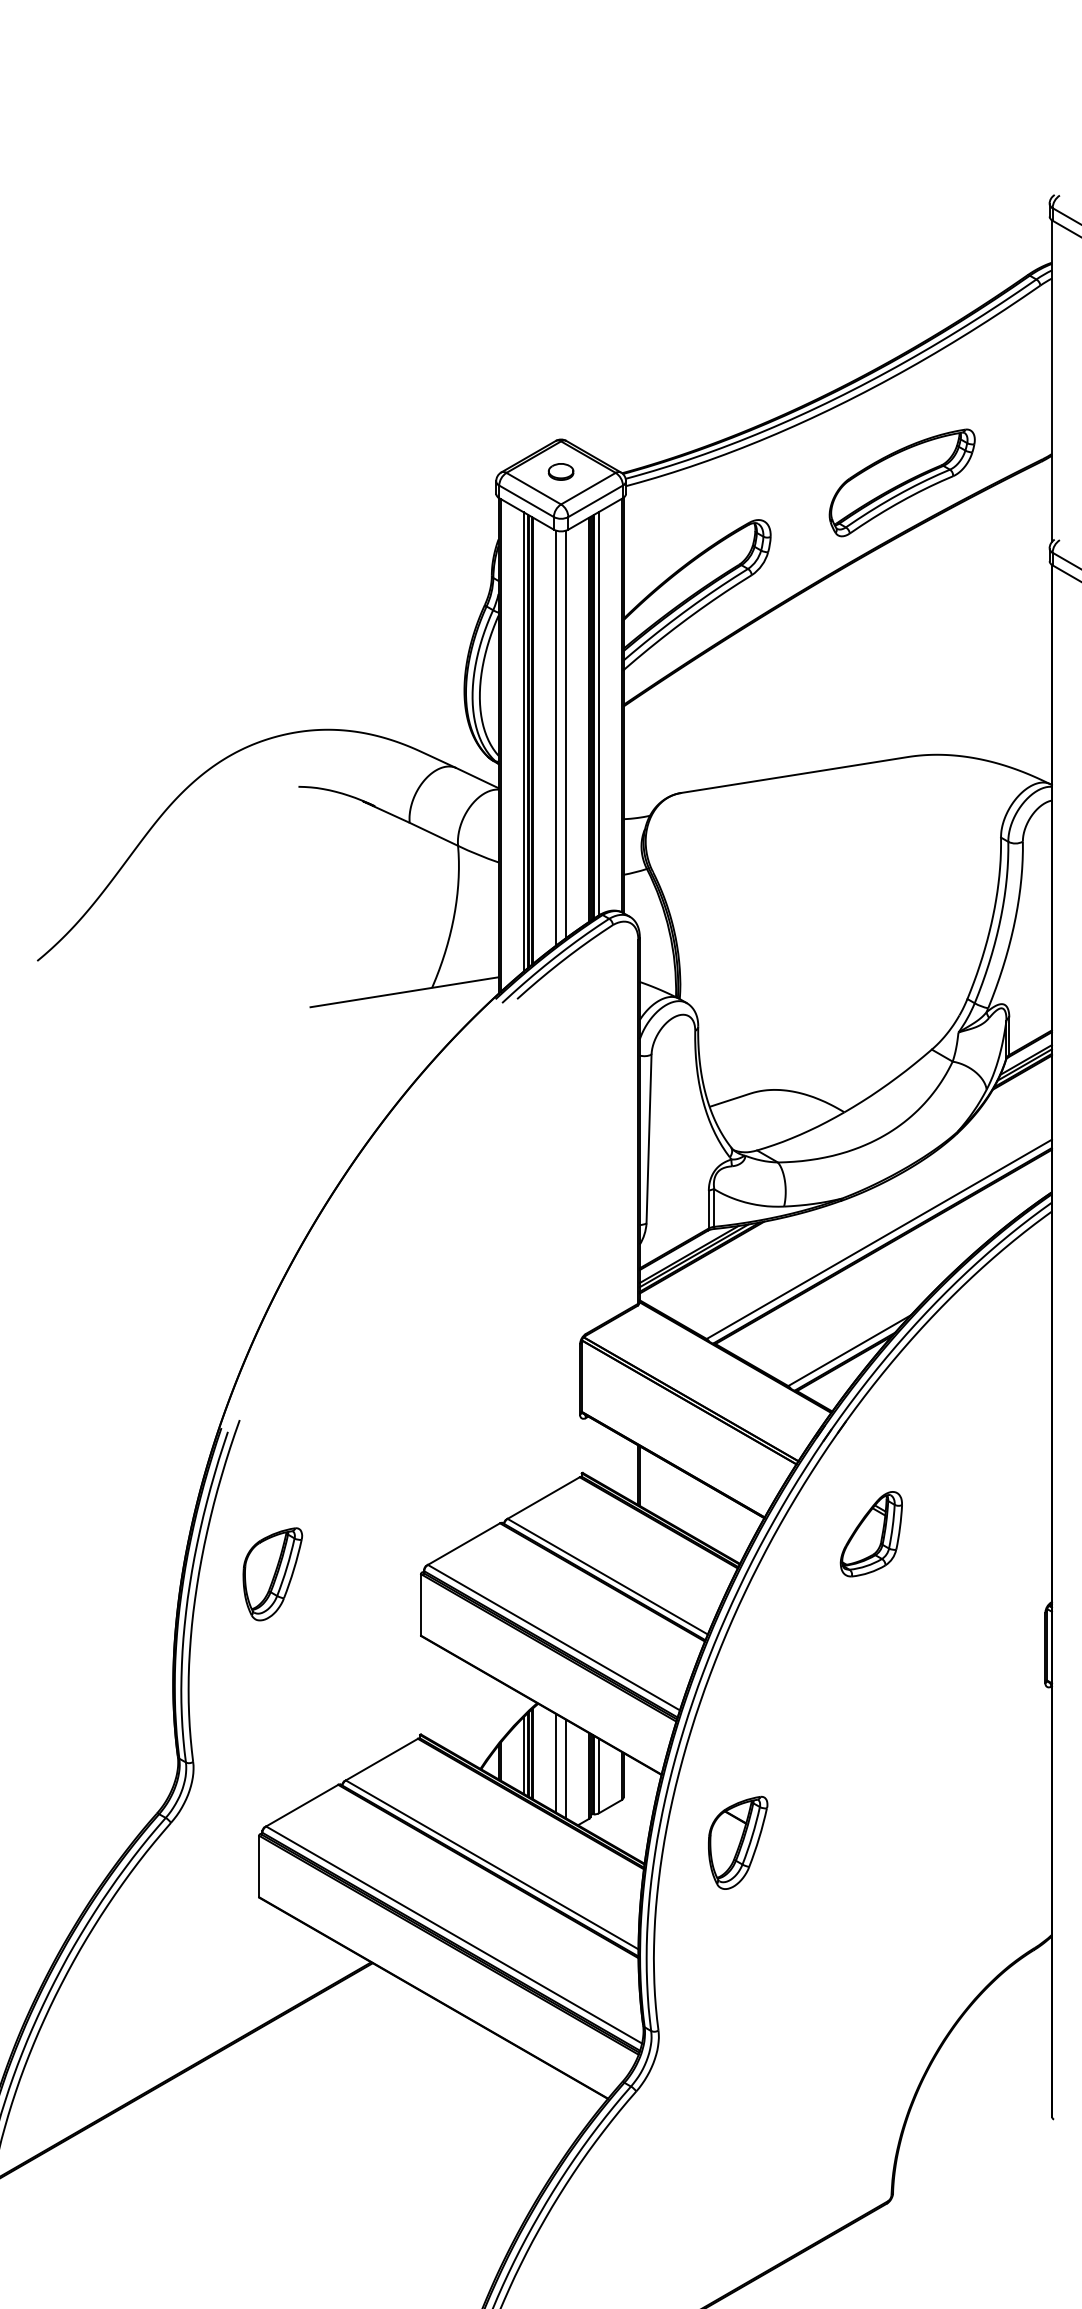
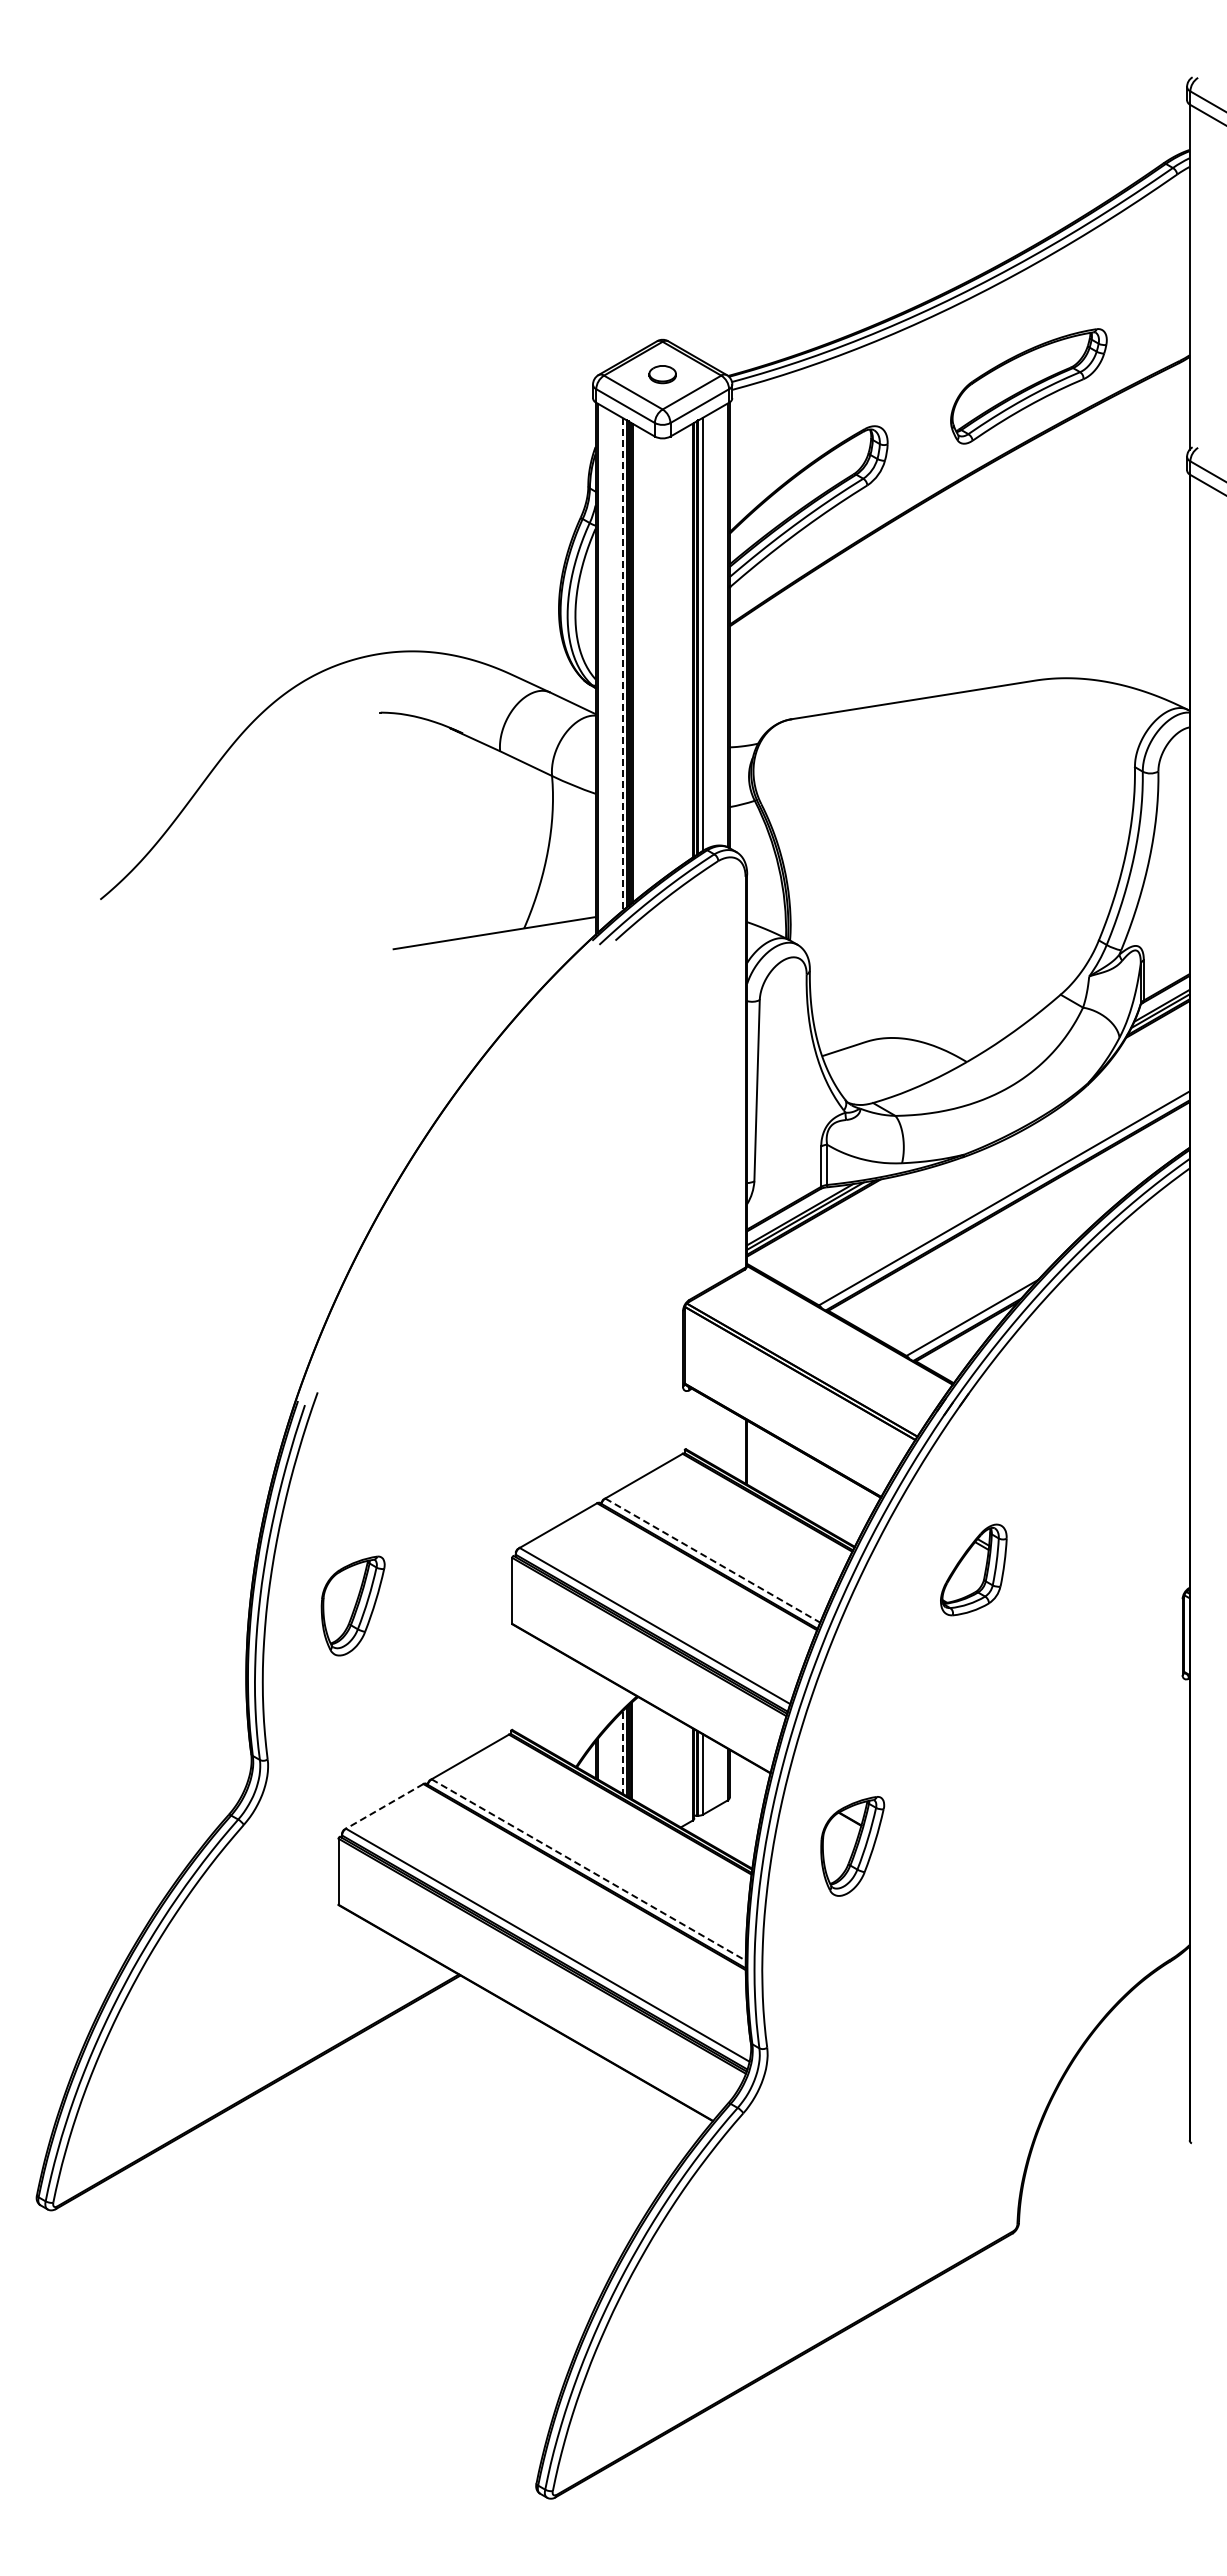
line: (566, 734) -> (668, 656), removed
line: (556, 738) -> (657, 660), removed
line: (523, 741) -> (622, 664), solid -> dashed
part: (871, 1533) -> (973, 1569), moved
part: (272, 1573) -> (352, 1605), moved
line: (608, 1576) -> (713, 1560), solid -> dashed
line: (523, 1756) -> (622, 1753), solid -> dashed
line: (556, 1762) -> (657, 1760), removed
line: (566, 1768) -> (668, 1766), removed
line: (301, 1805) -> (384, 1806), solid -> dashed
line: (492, 1865) -> (589, 1870), solid -> dashed

